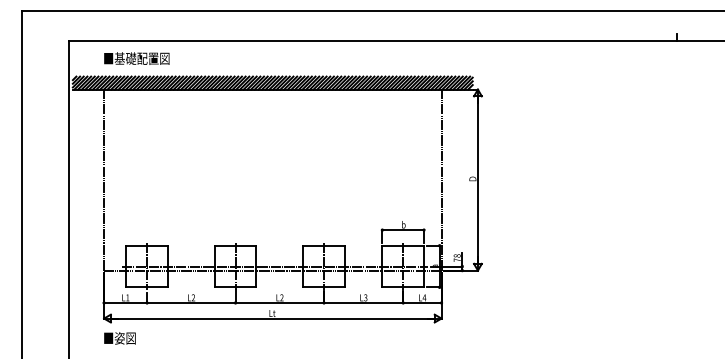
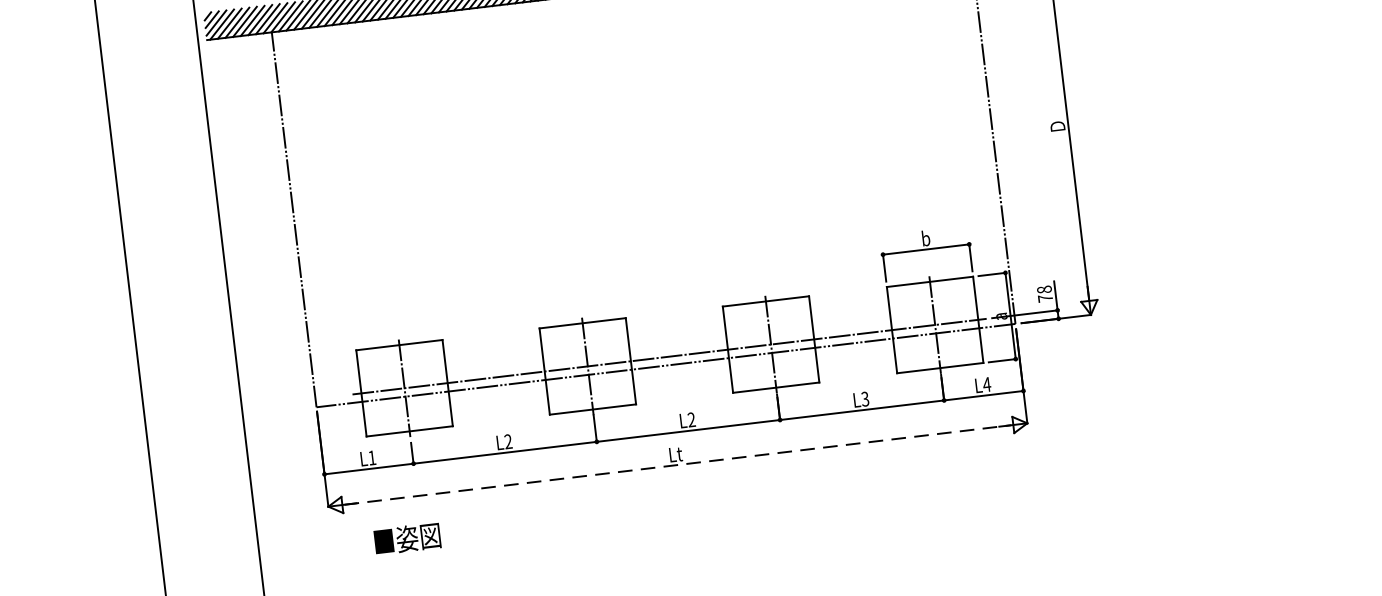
line: (272, 318) -> (677, 464), solid -> dashed
text: (119, 338) -> (406, 539), moved

